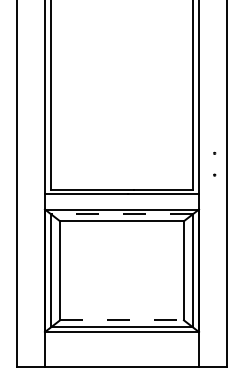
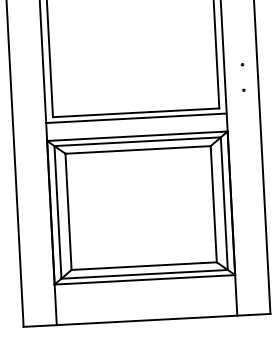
line: (122, 214) -> (138, 142), dashed -> solid
line: (122, 320) -> (144, 266), dashed -> solid

